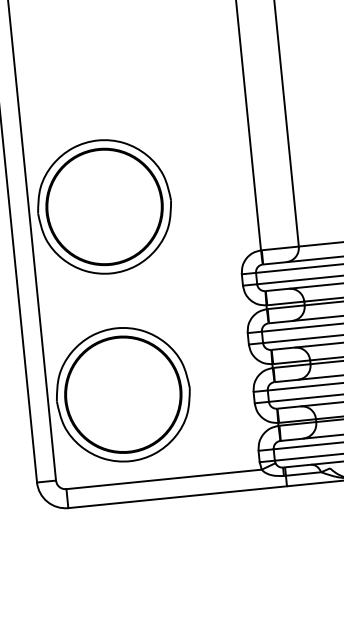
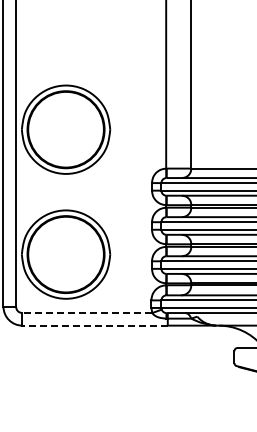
line: (164, 480) -> (87, 313), solid -> dashed
line: (178, 496) -> (95, 325), solid -> dashed

